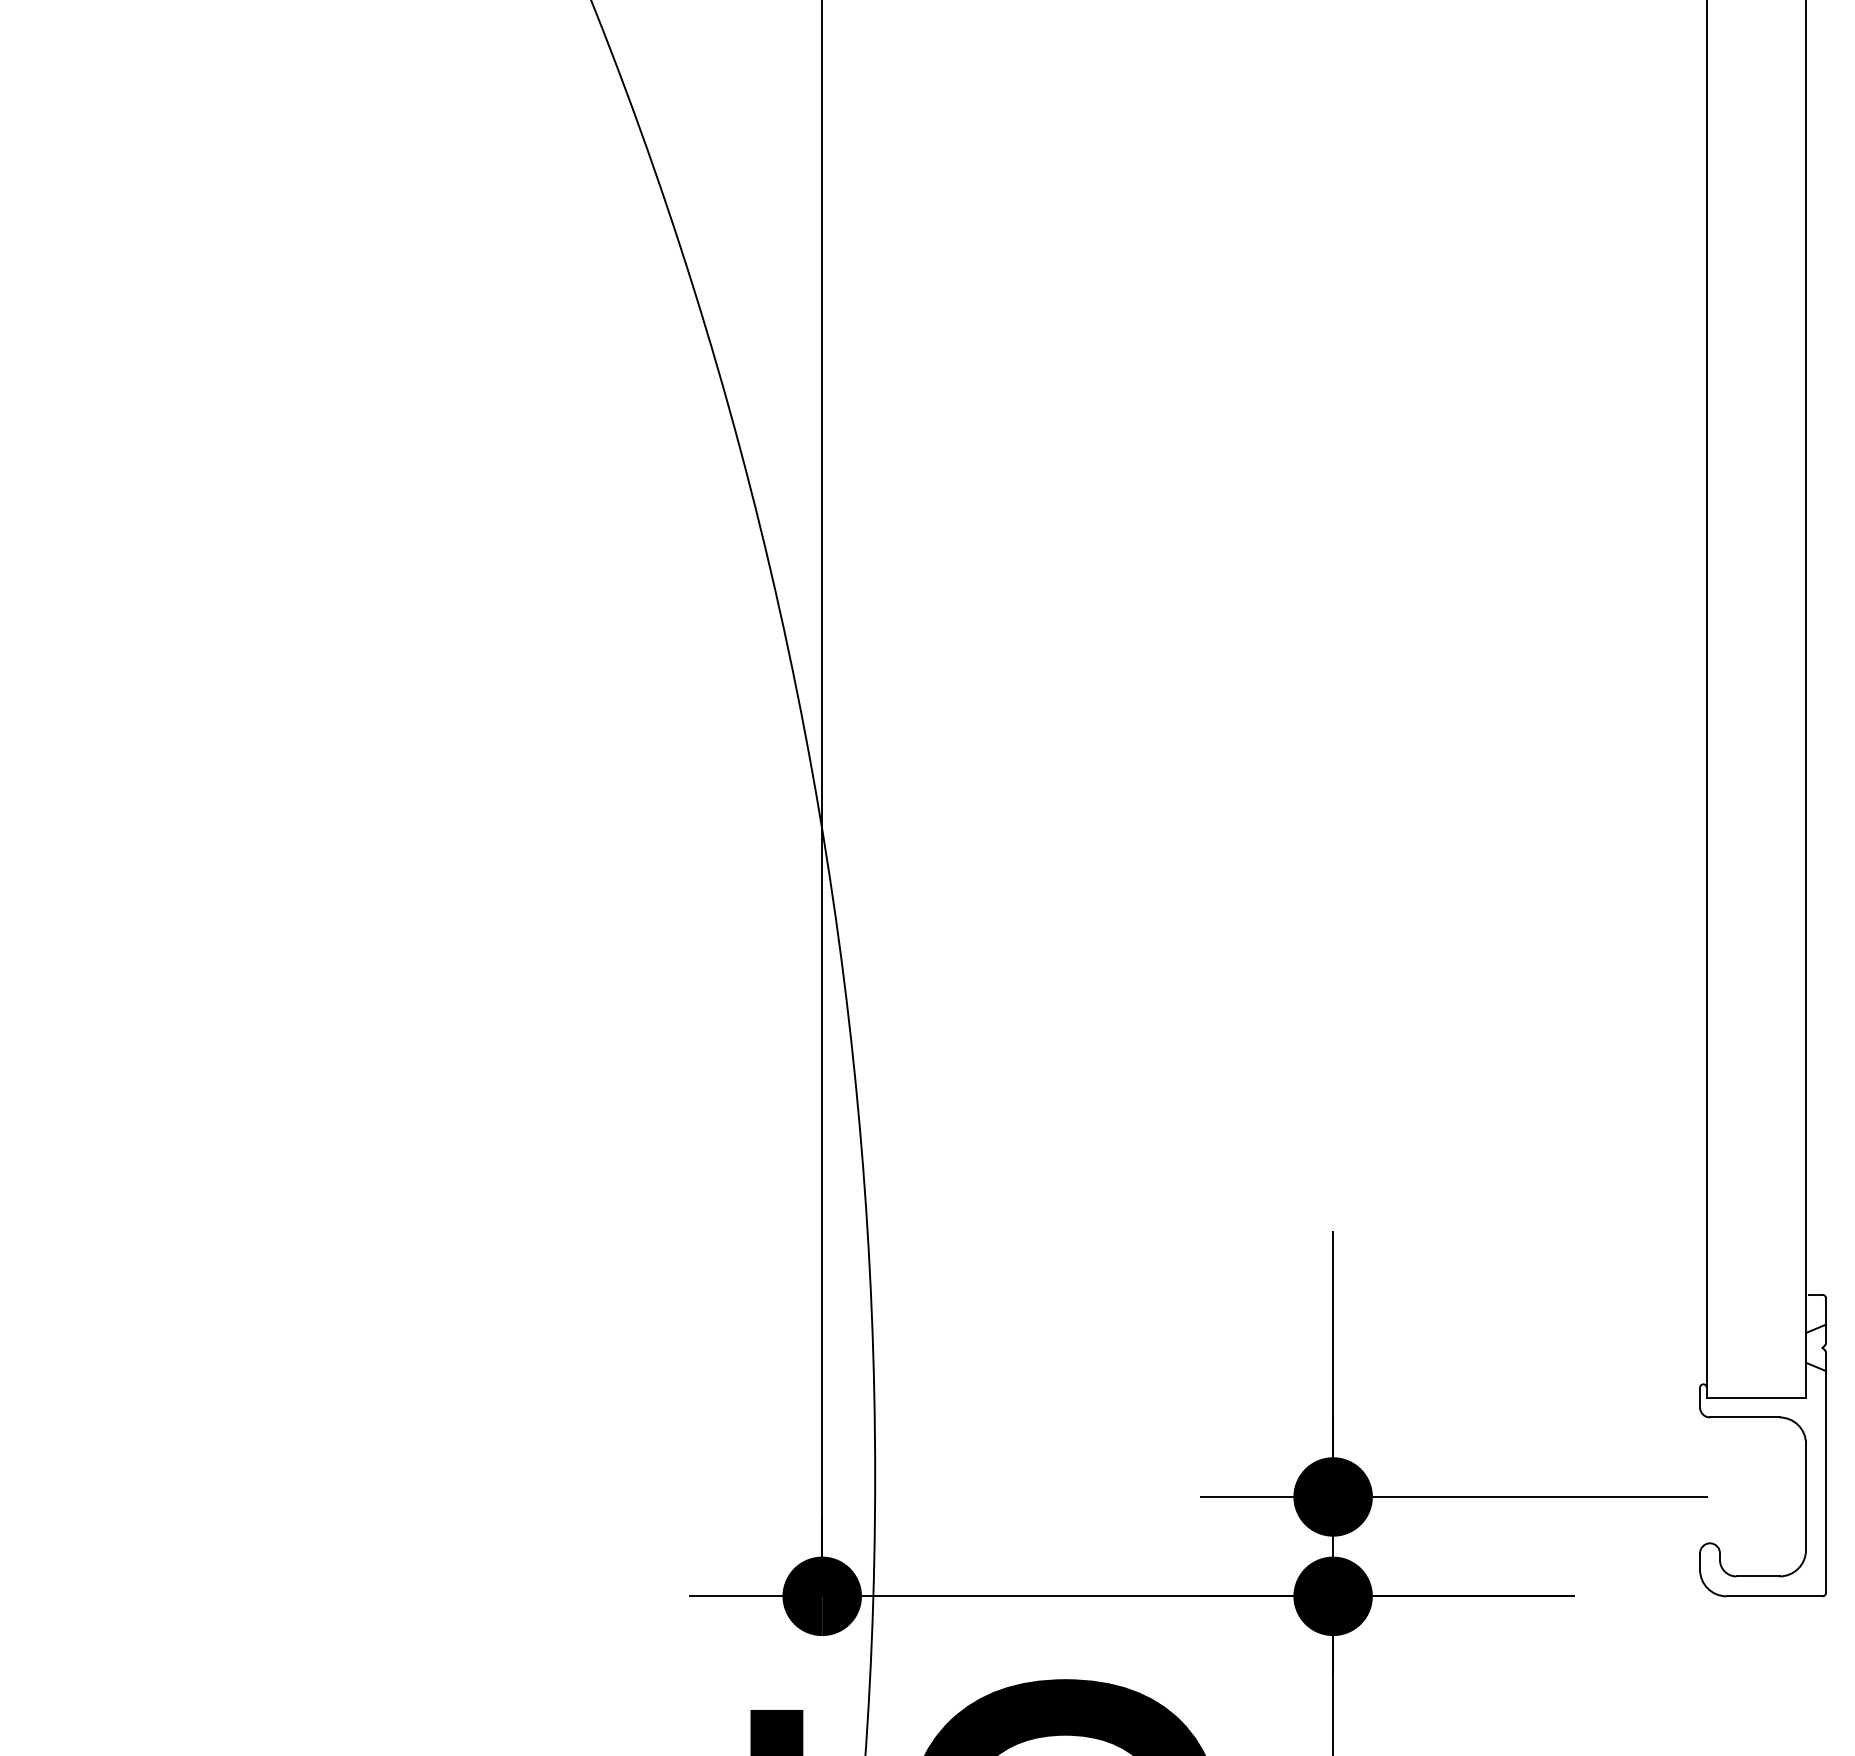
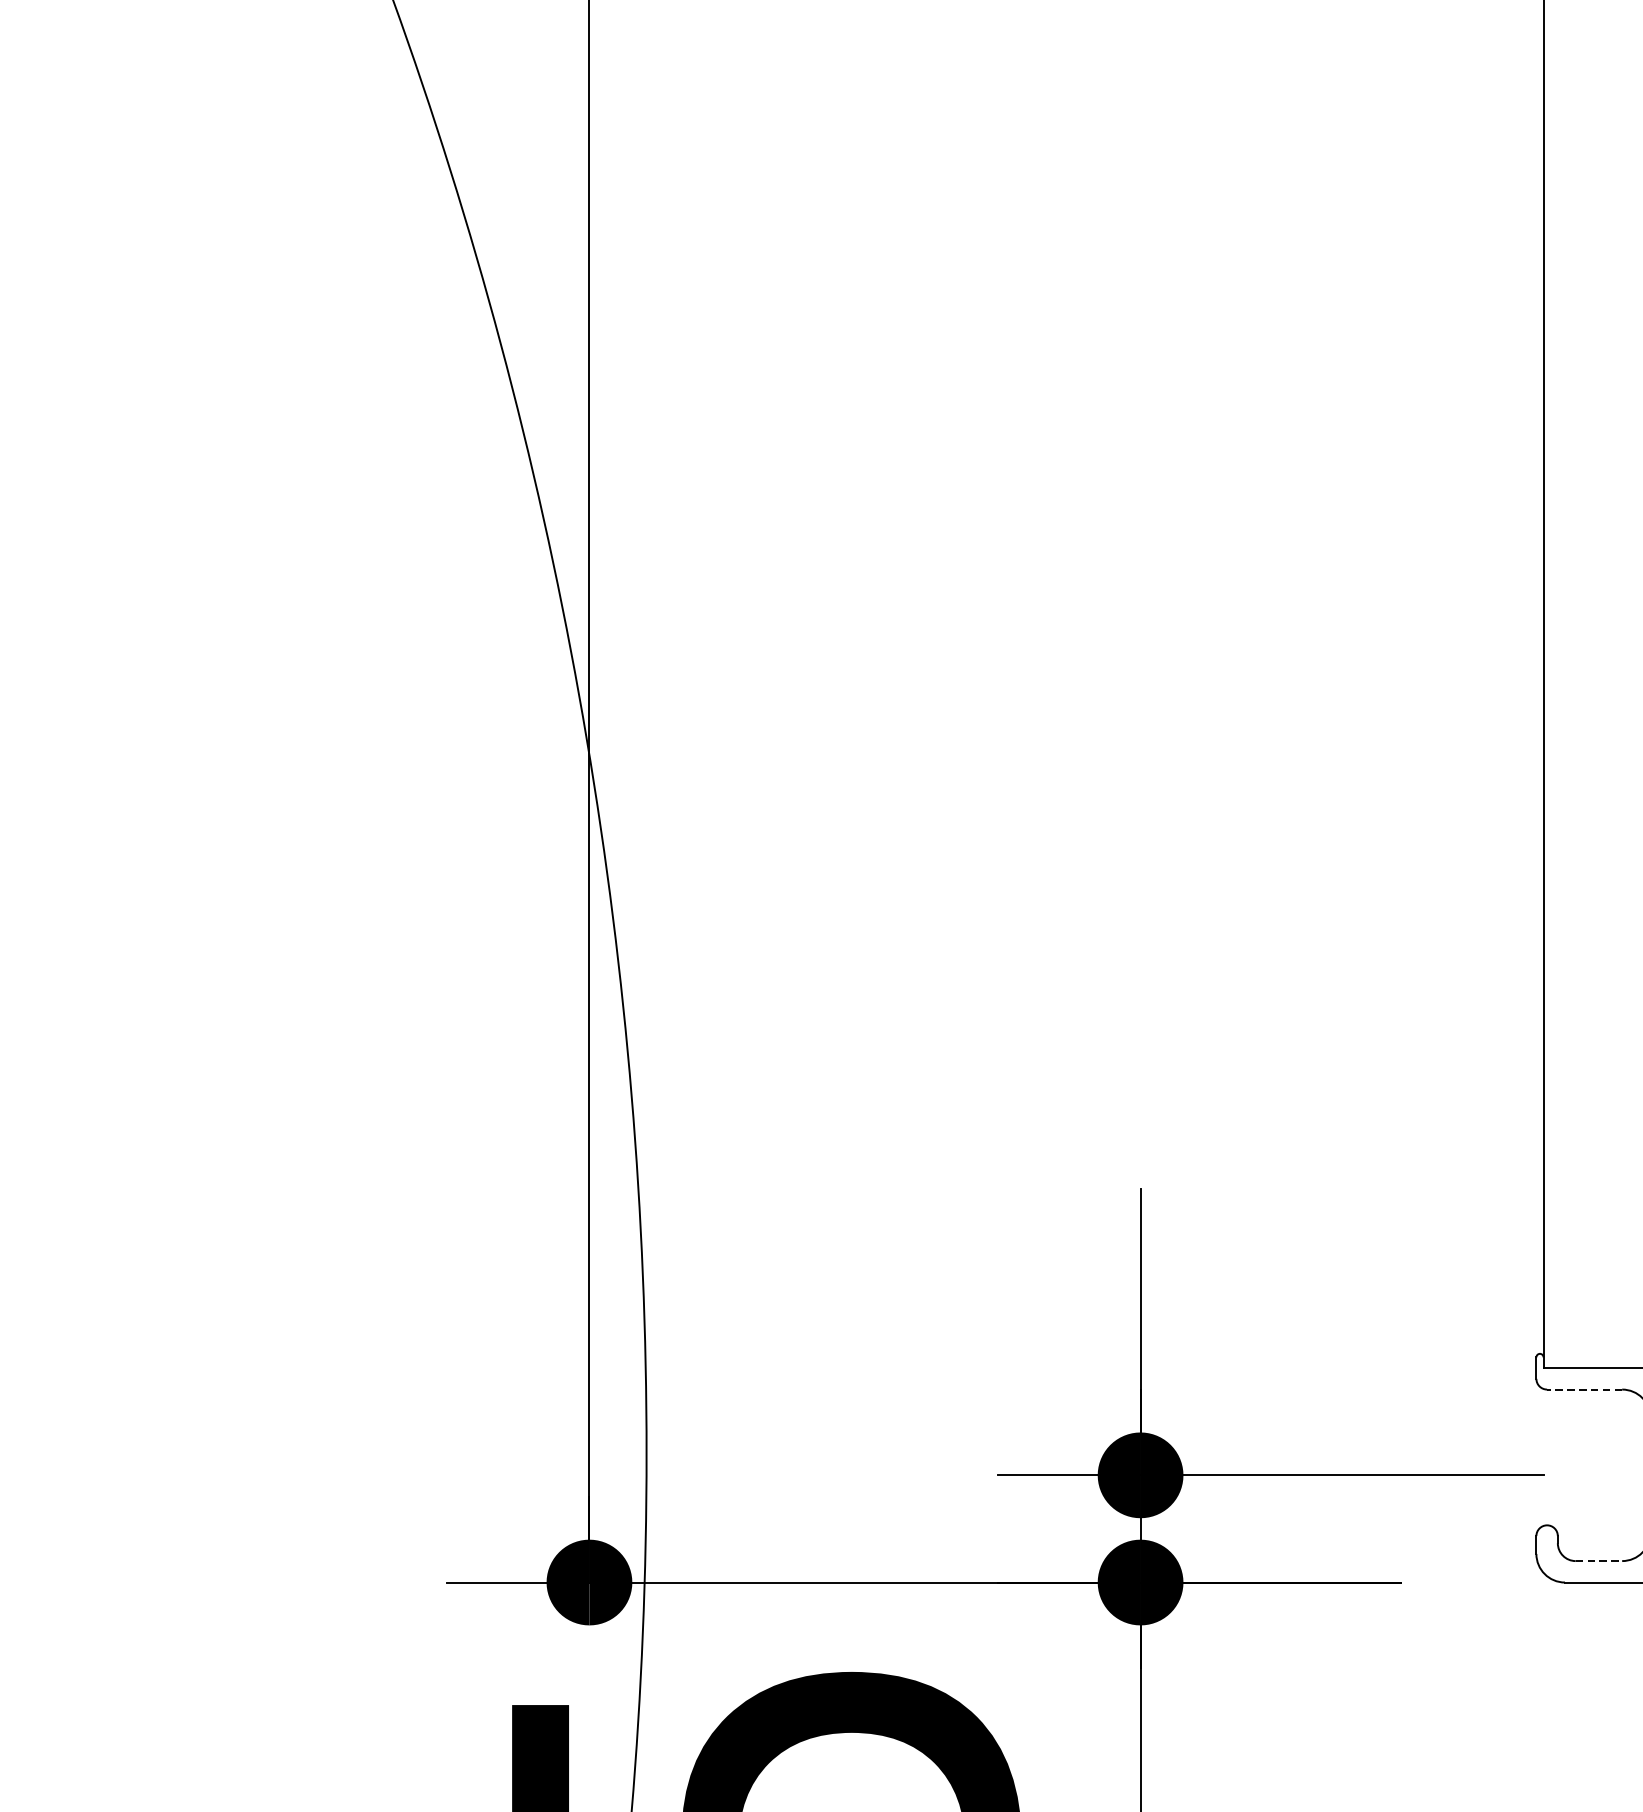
line: (1744, 1417) -> (1584, 1389), solid -> dashed
line: (1758, 1576) -> (1599, 1561), solid -> dashed

